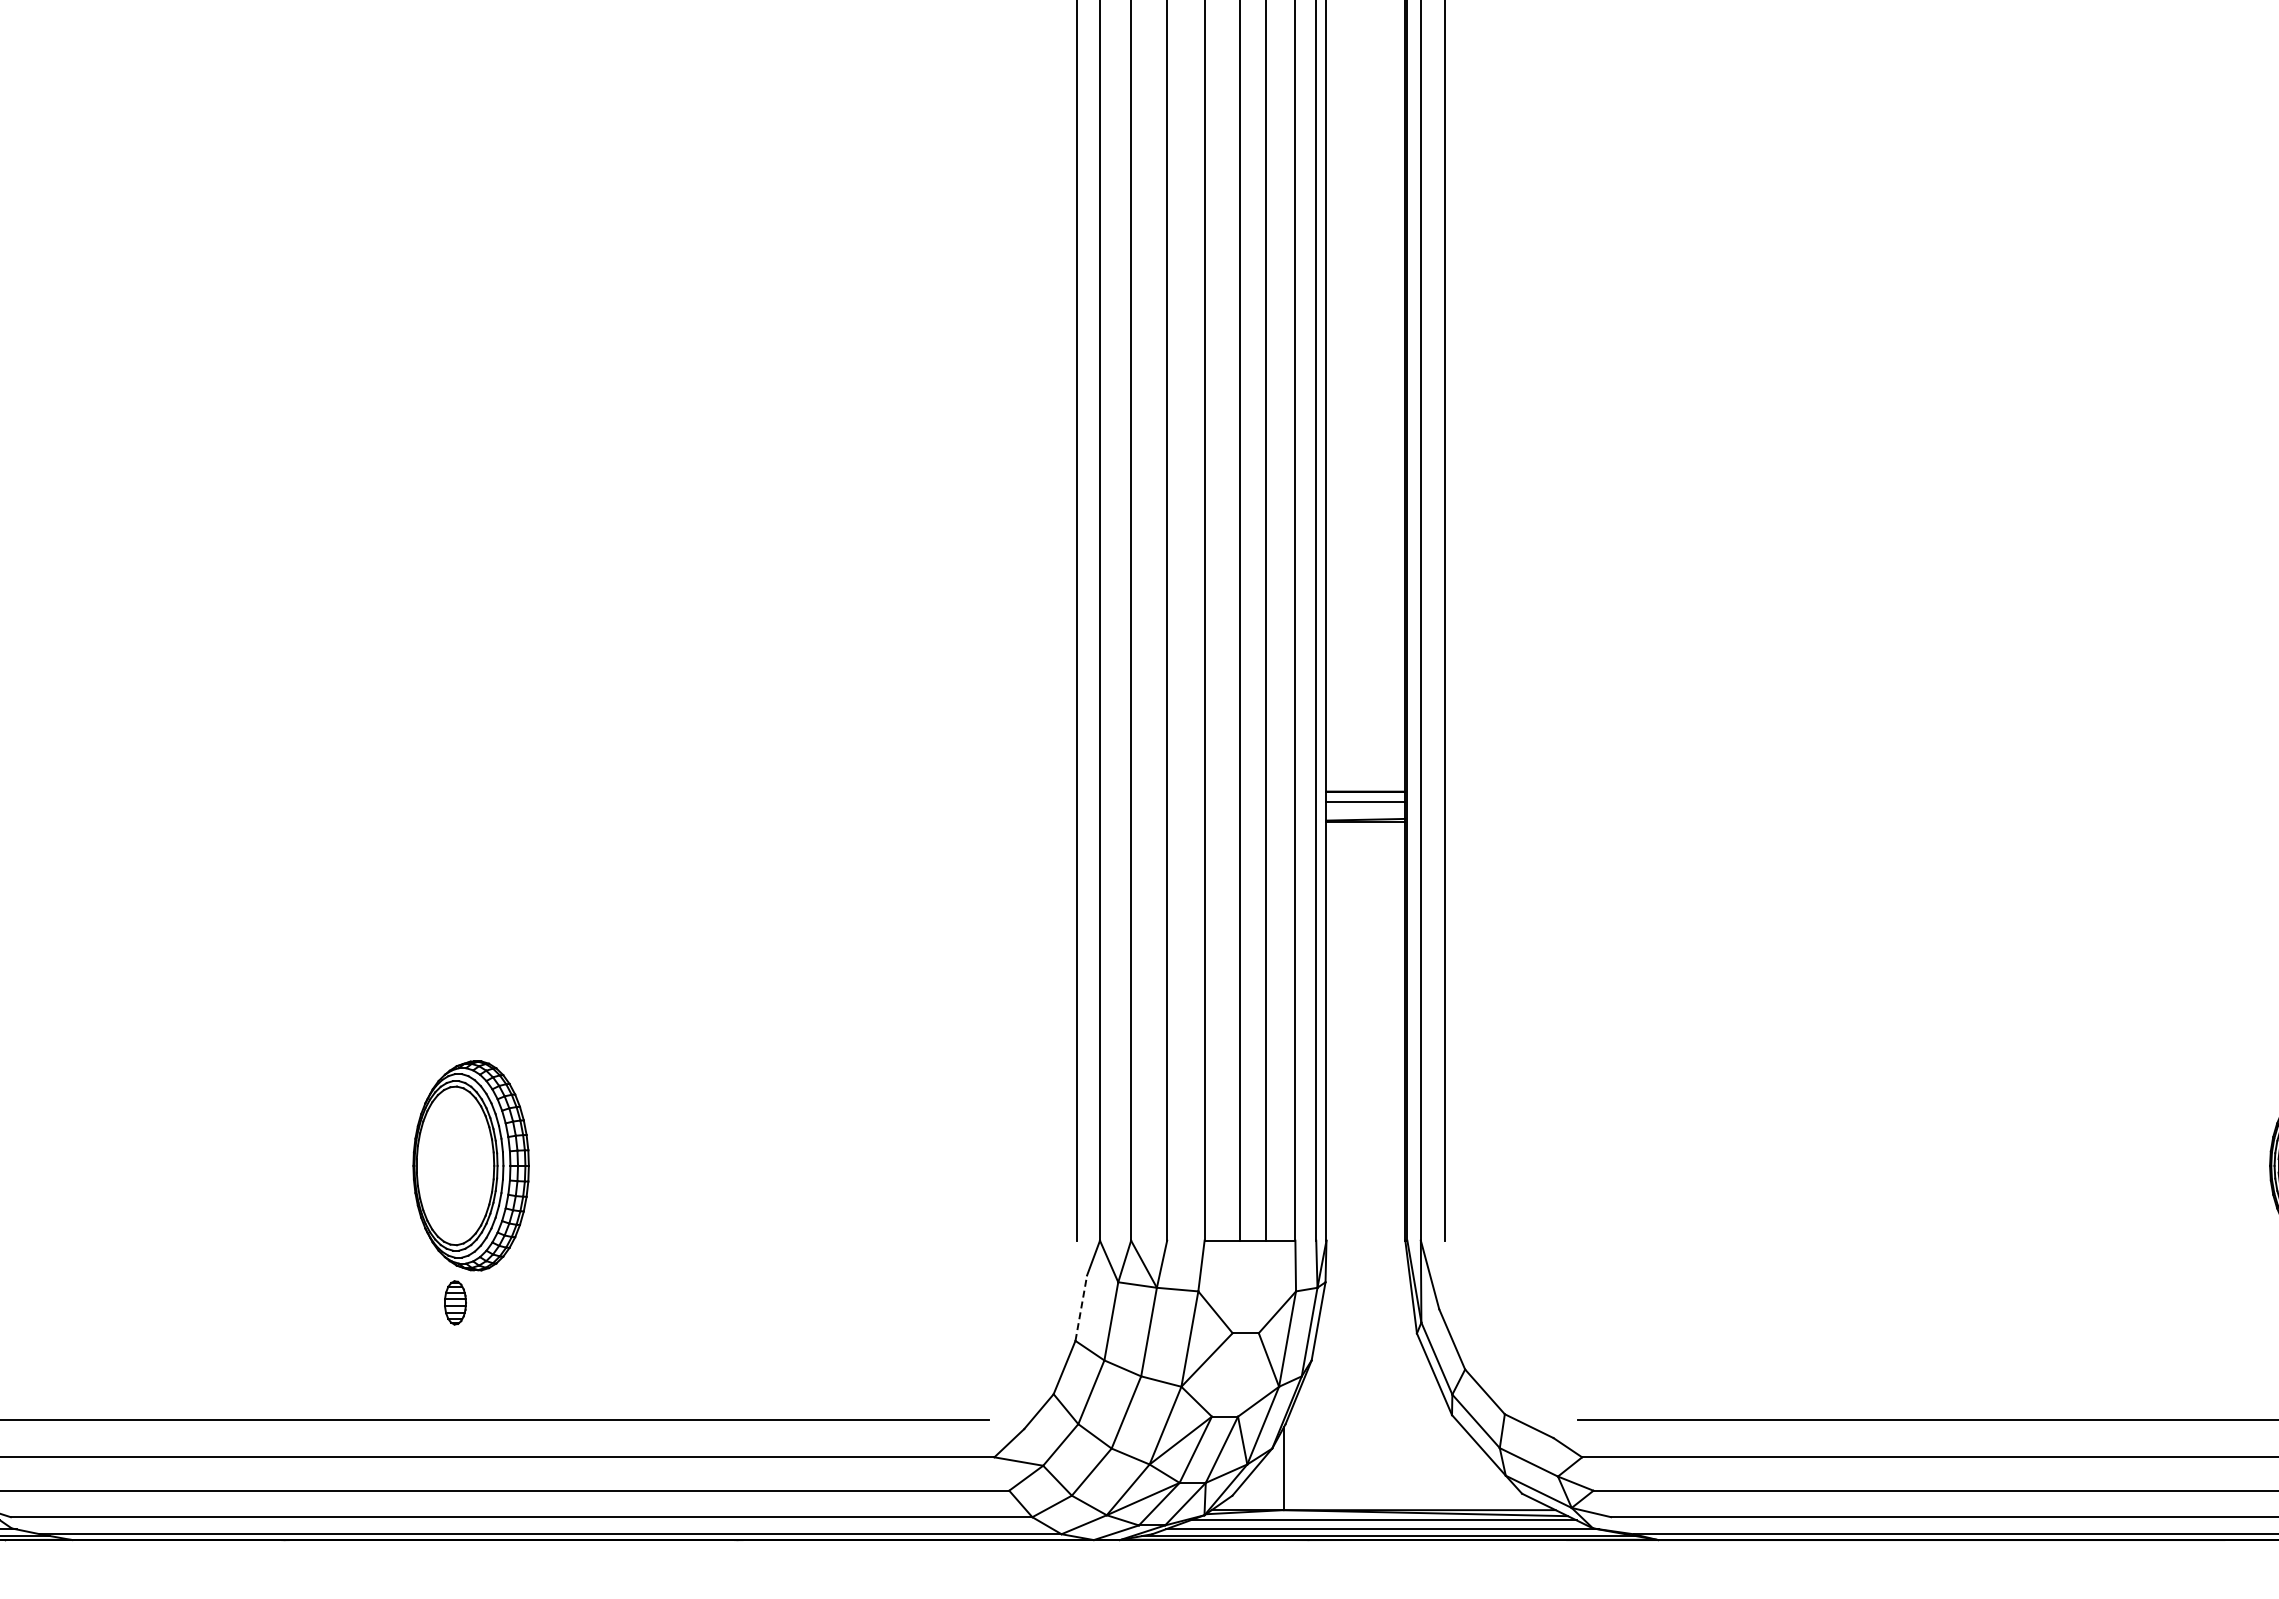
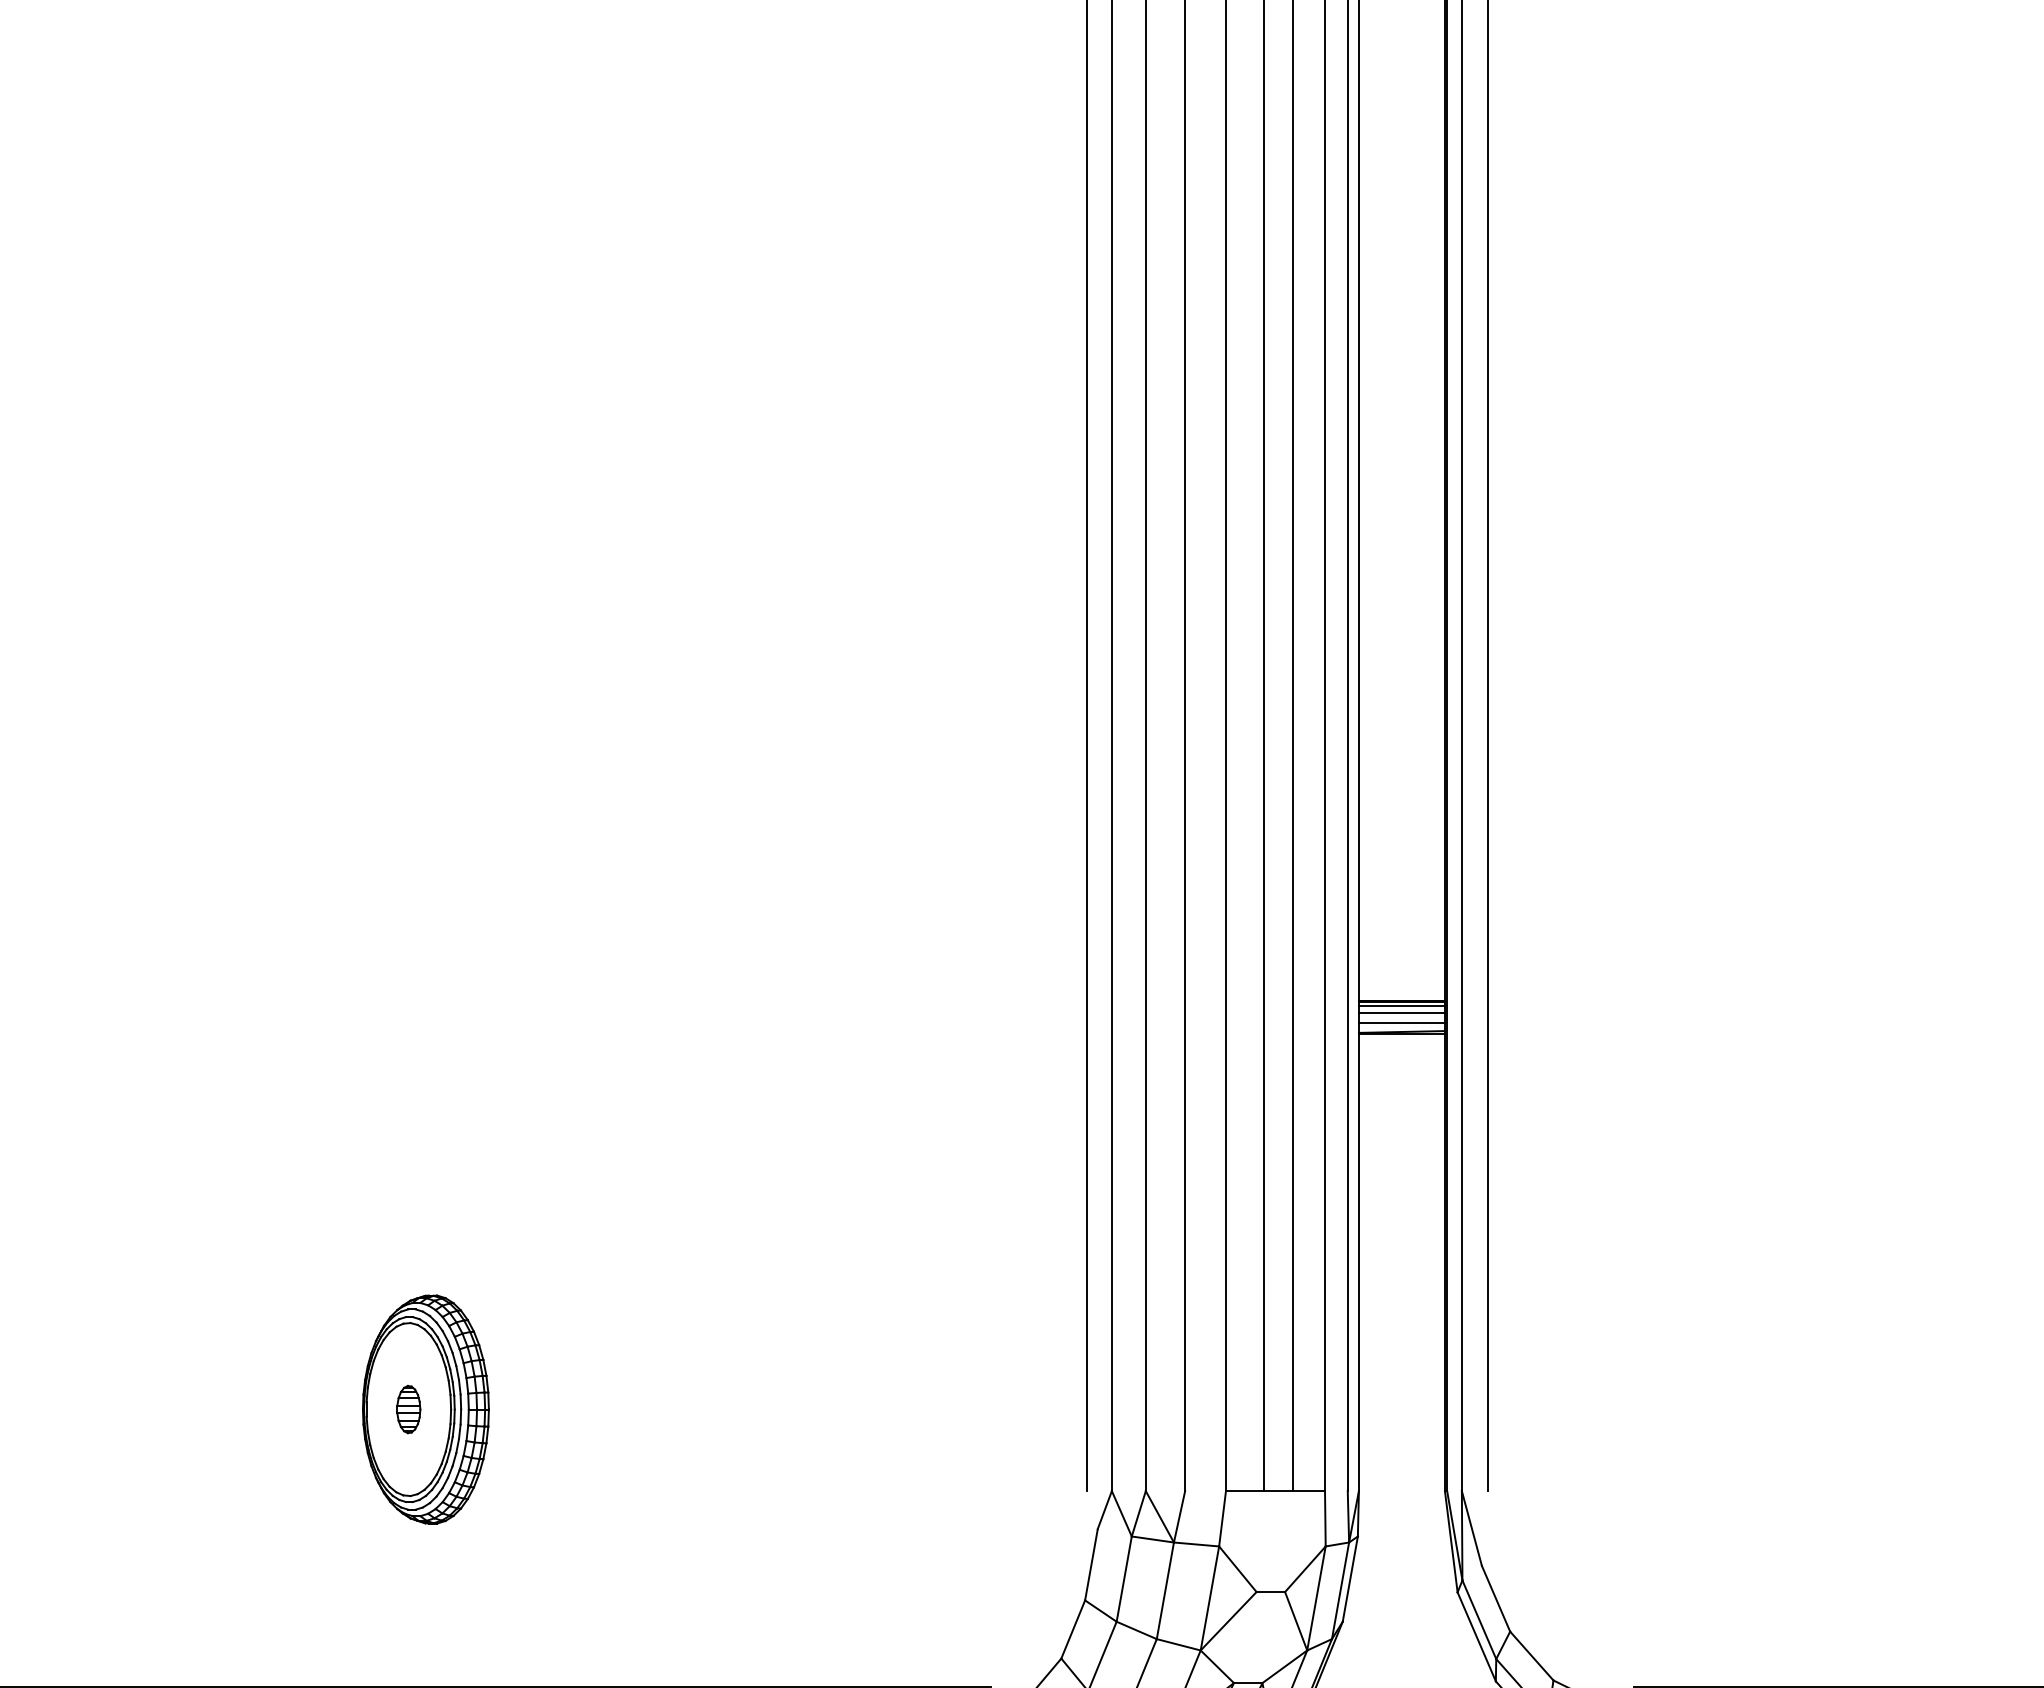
line: (1365, 795) -> (1401, 1005), added
line: (1365, 811) -> (1401, 1022), added
part: (455, 1302) -> (408, 1409), moved
line: (1081, 1307) -> (1091, 1564), dashed -> solid

